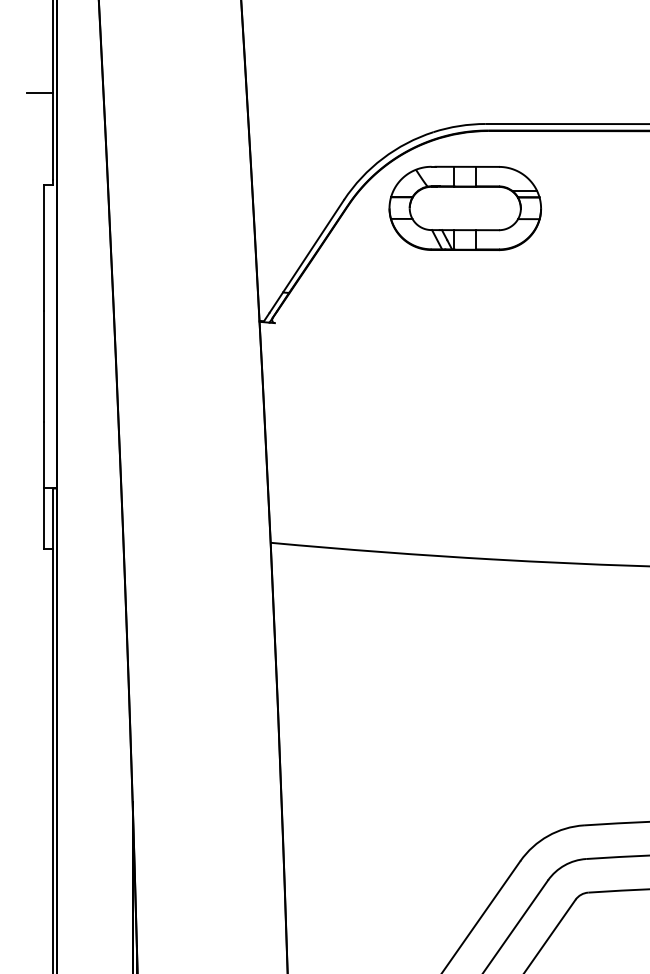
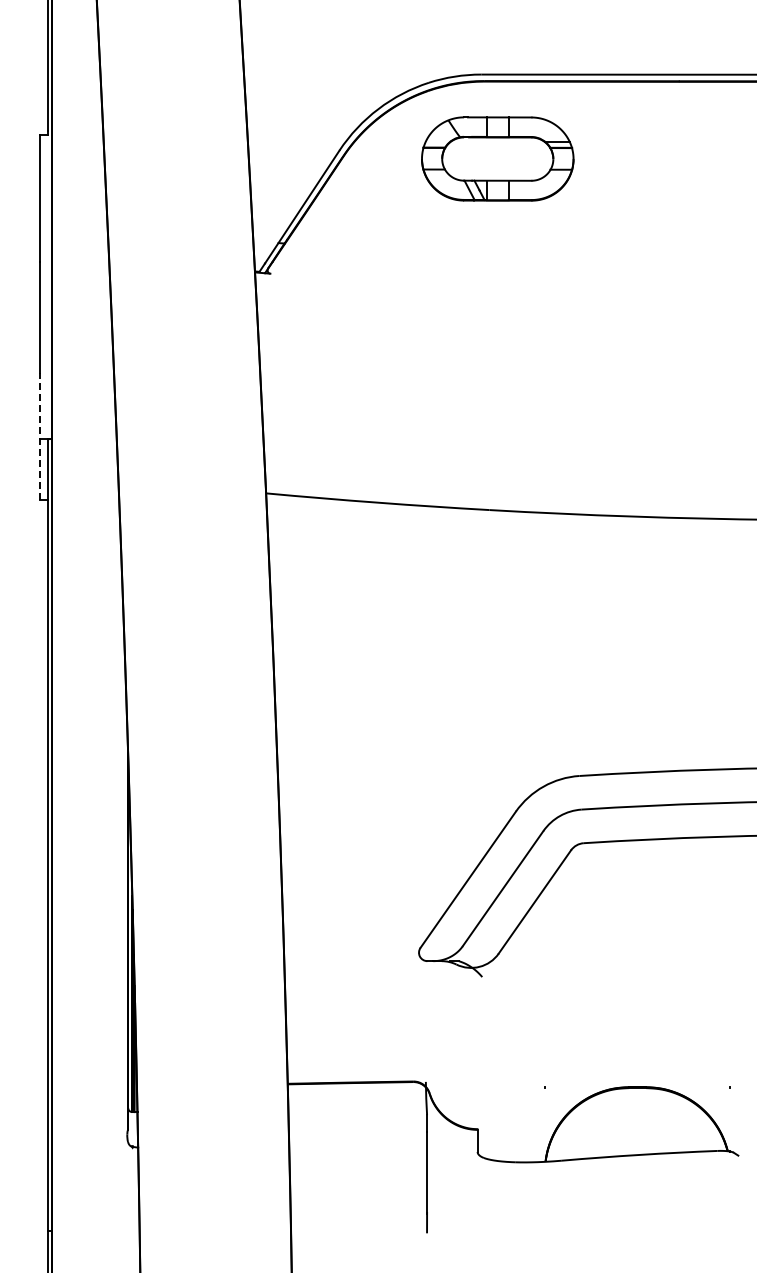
line: (40, 92) -> (35, 43), removed
part: (465, 207) -> (497, 158), moved
line: (44, 484) -> (39, 435), solid -> dashed

